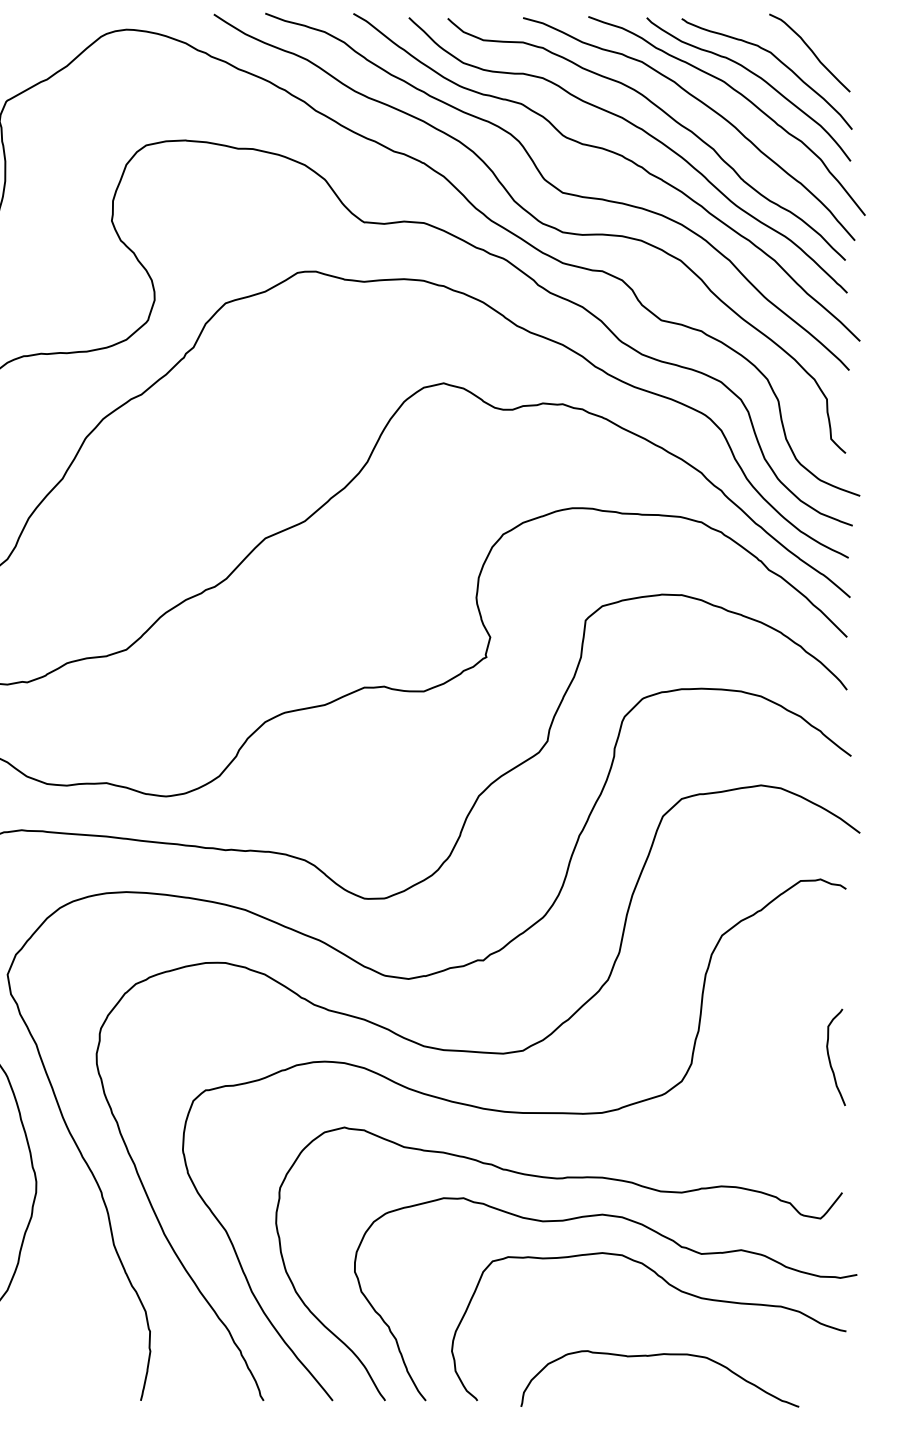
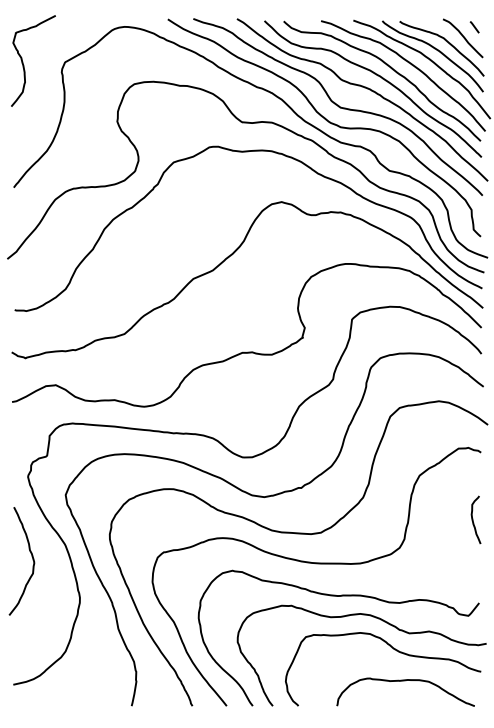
line: (832, 30) -> (474, 27), added
curve: (830, 1056) -> (473, 519), moved
curve: (659, 1357) -> (405, 681), moved

